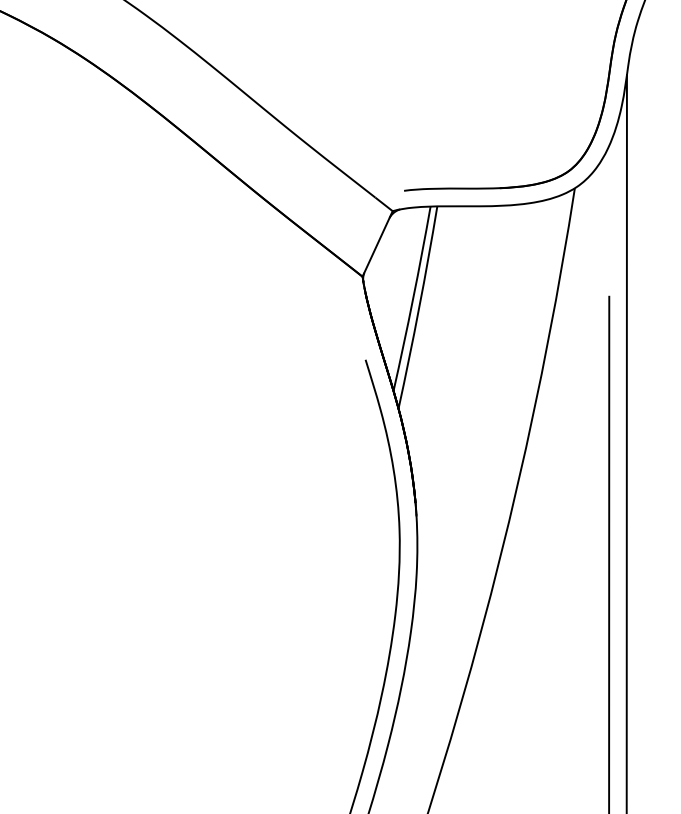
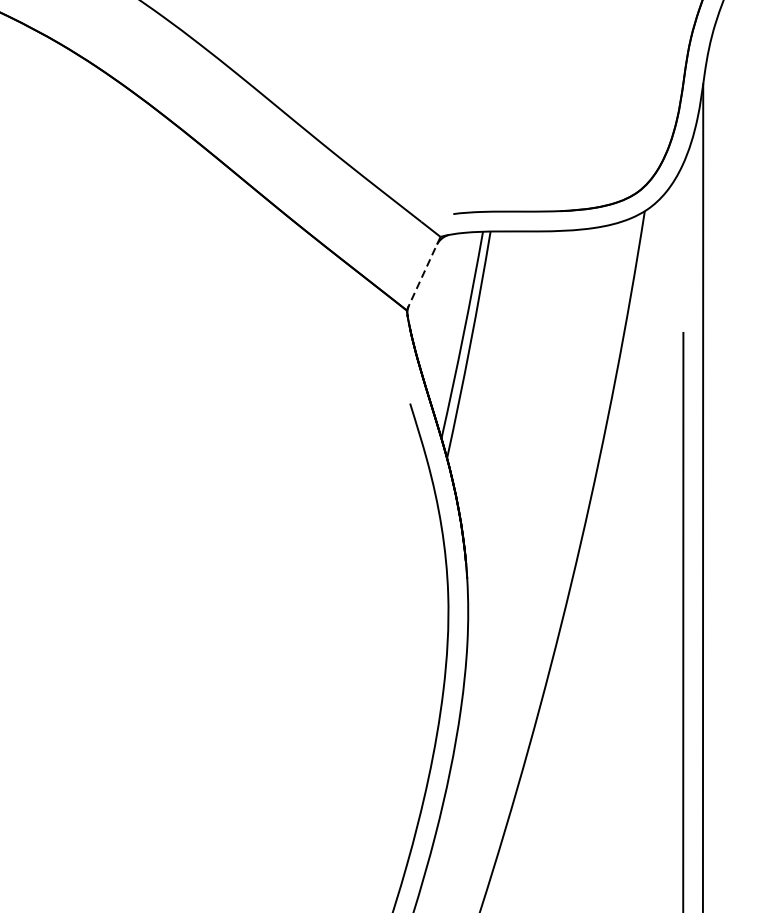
line: (377, 244) -> (423, 274), solid -> dashed

